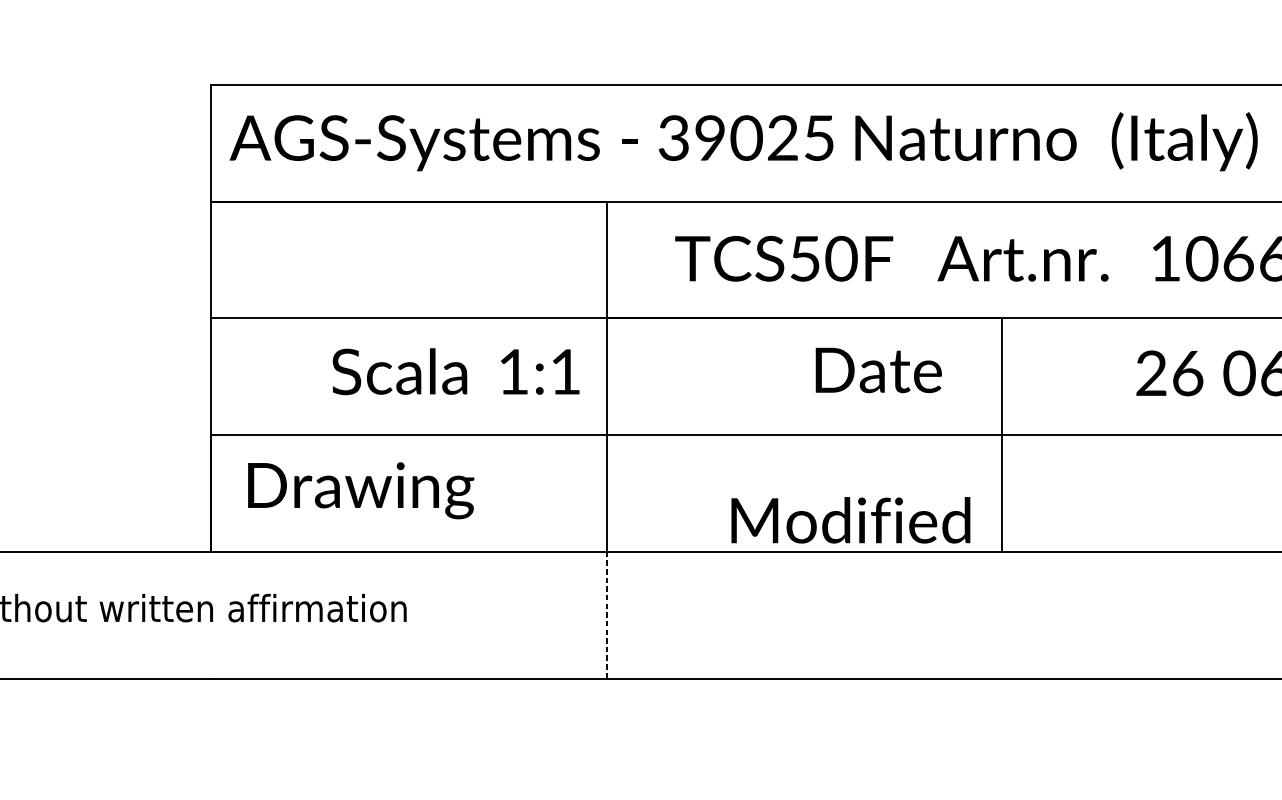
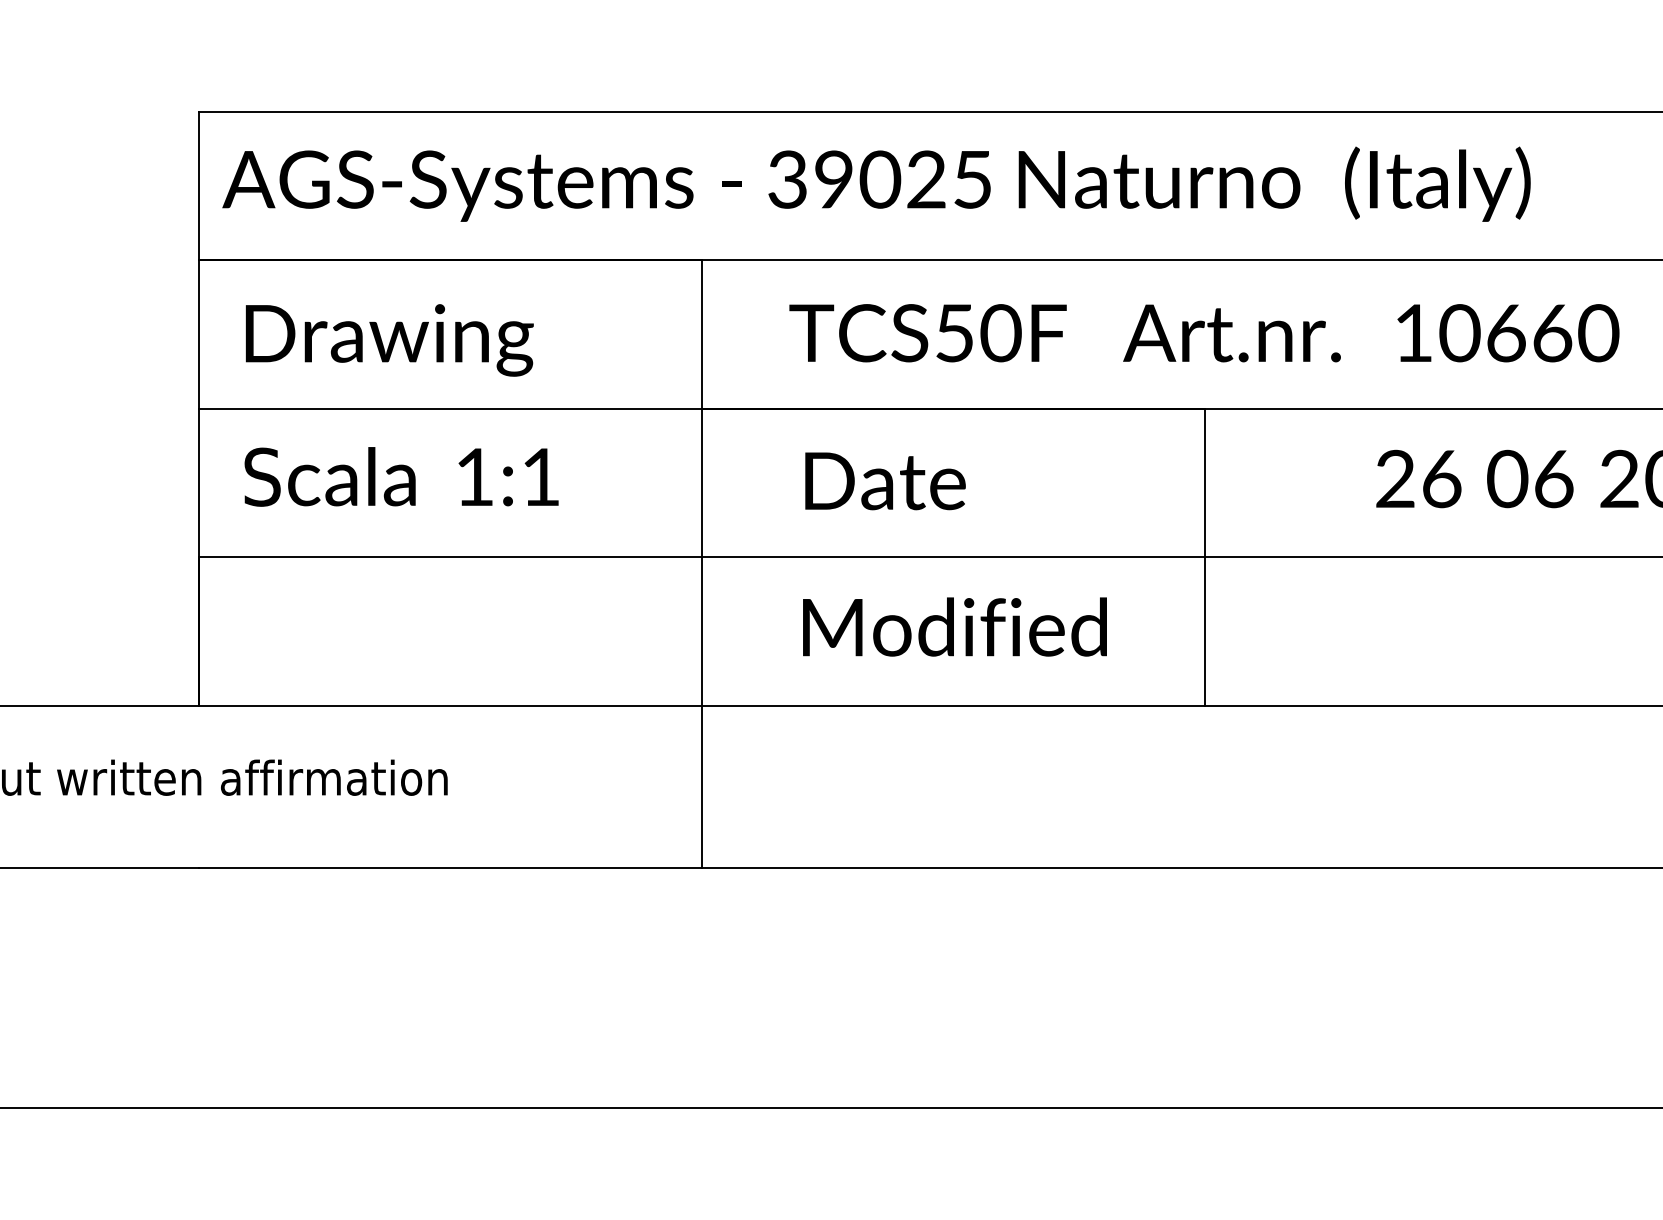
text: (878, 370) -> (885, 481), moved
text: (456, 371) -> (401, 476), moved
text: (360, 490) -> (389, 340), moved
text: (850, 519) -> (954, 626), moved
line: (606, 614) -> (702, 786), dashed -> solid

